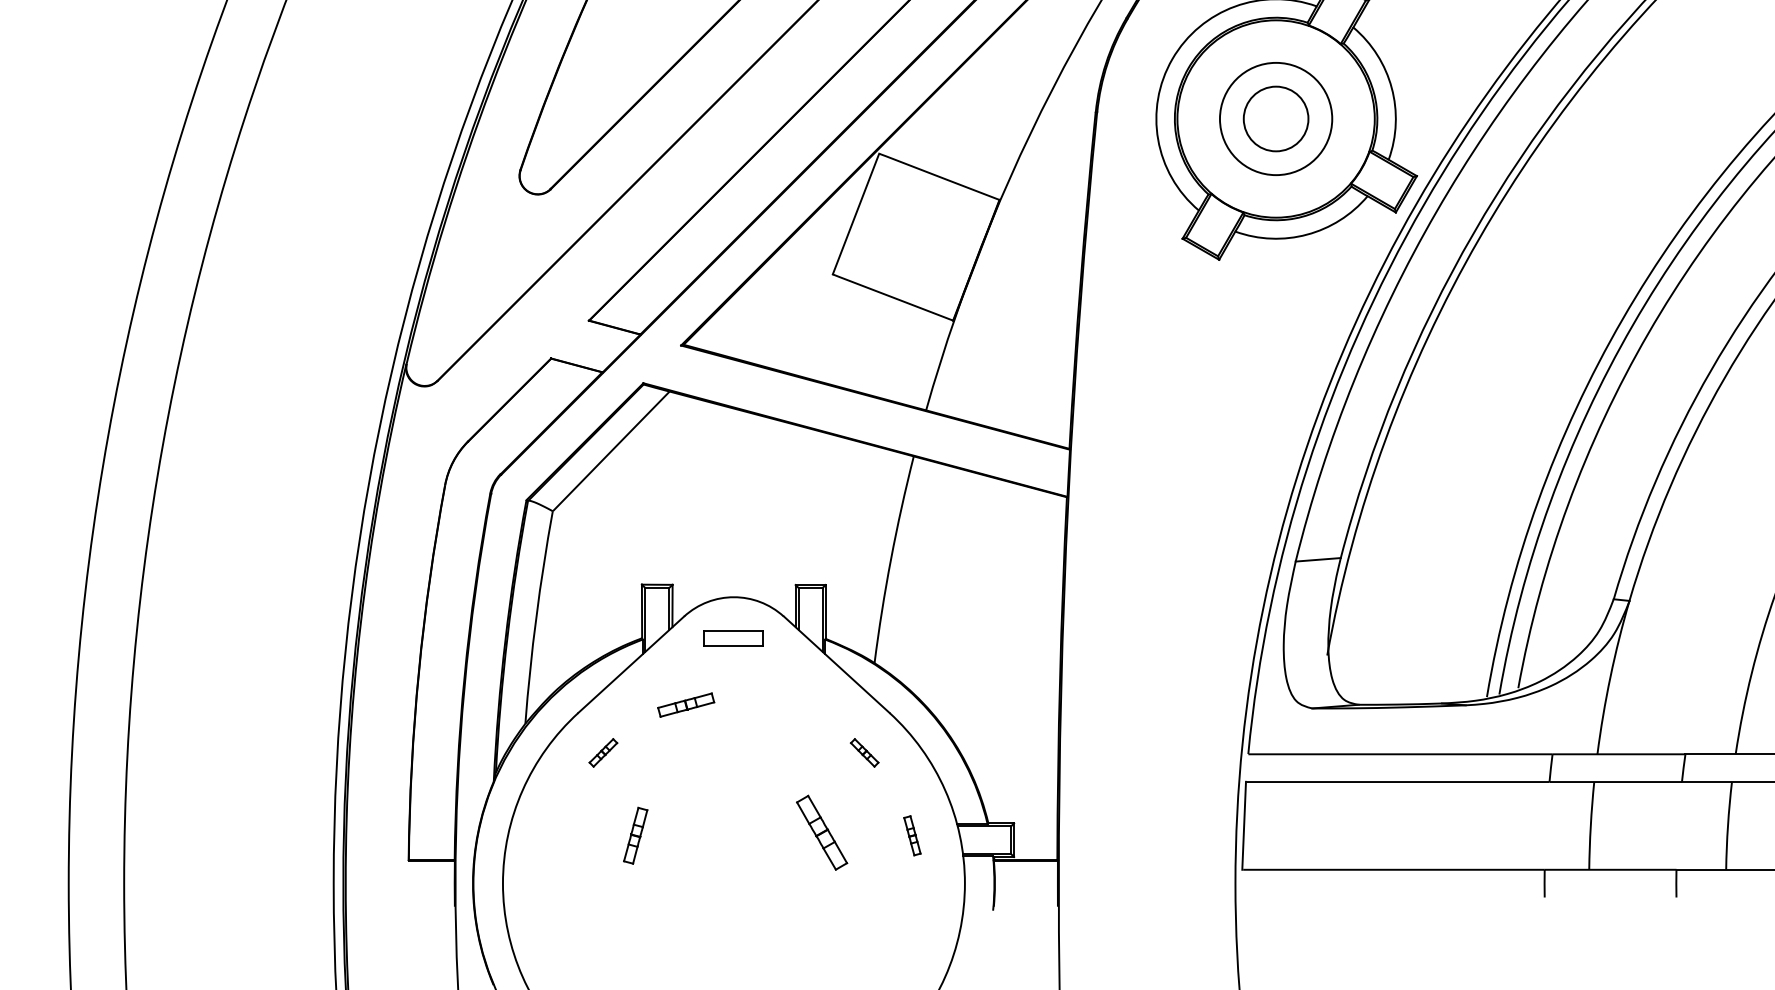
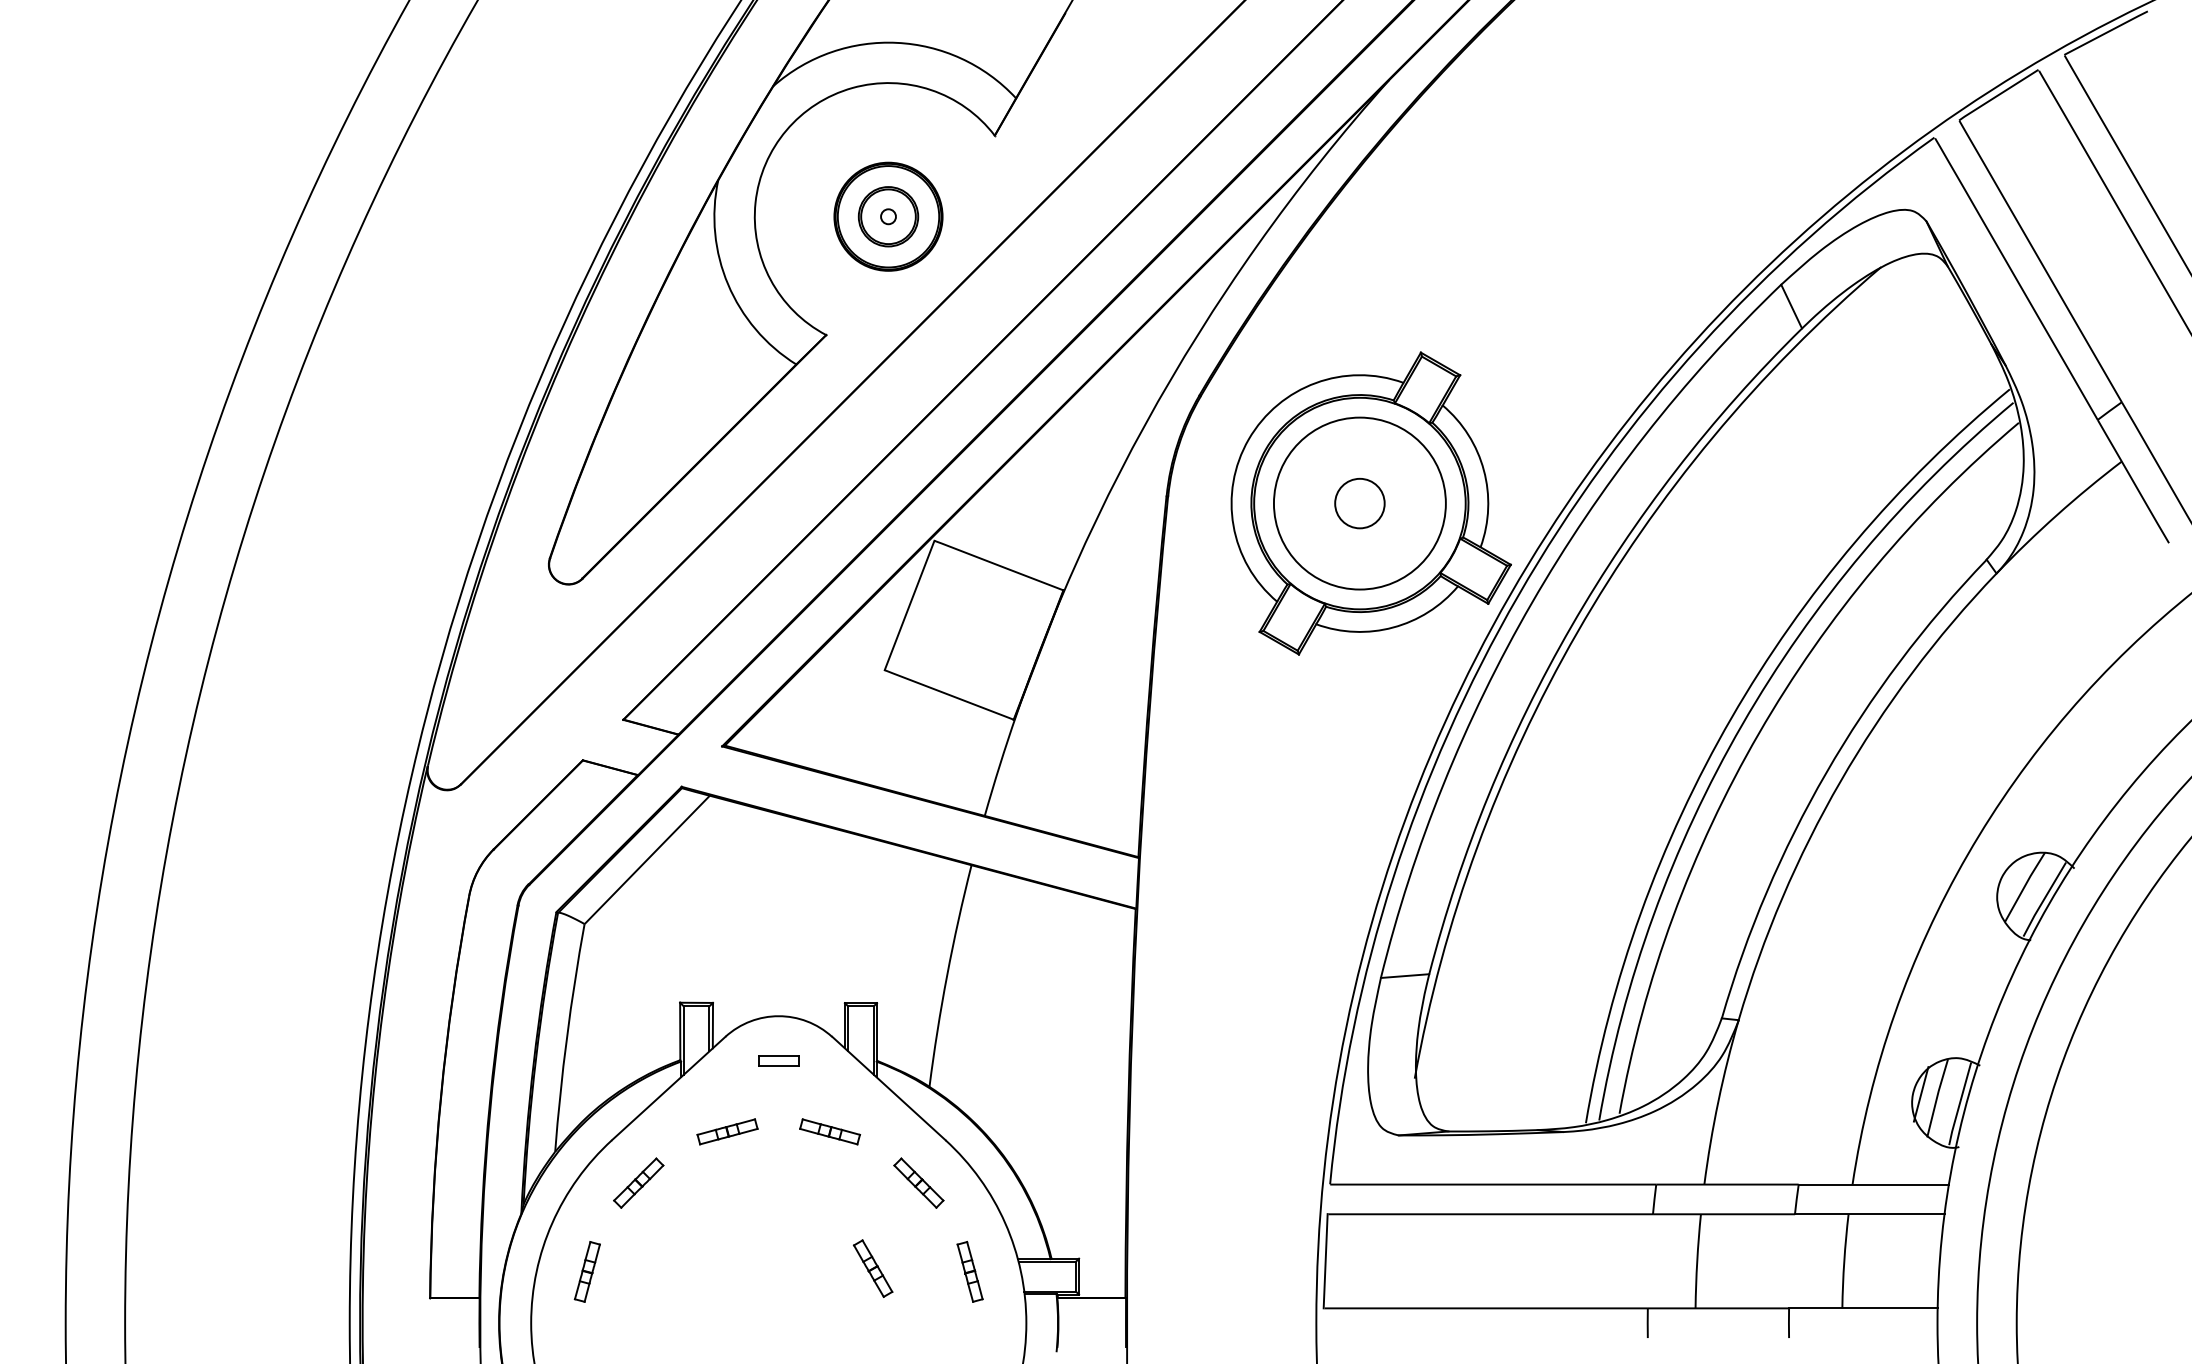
circle: (1275, 118) -> (1359, 503), size x0.71
circle: (1275, 118) -> (1359, 503), size x1.43
part: (733, 638) -> (778, 1060), size x0.62
part: (782, 704) -> (830, 1131), added
part: (603, 752) -> (638, 1182), size x1.67
part: (864, 752) -> (918, 1182), size x1.67
part: (821, 832) -> (872, 1268), size x0.71
part: (634, 835) -> (586, 1271), moved
part: (911, 835) -> (969, 1271), size x1.43

